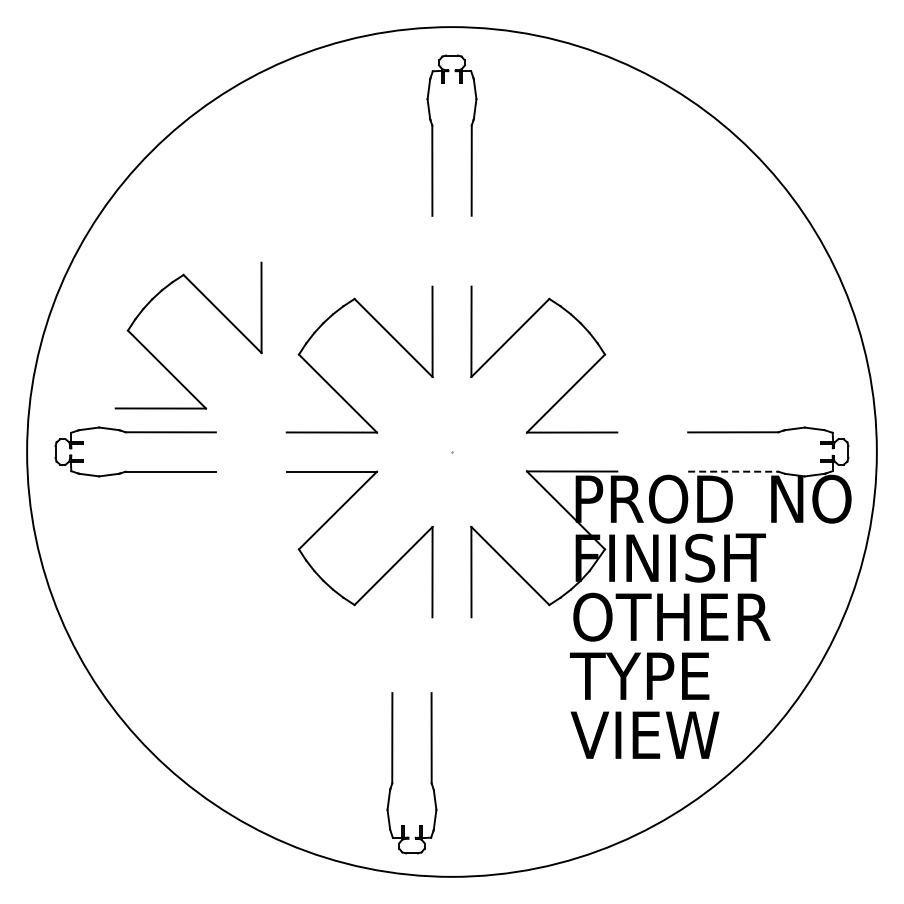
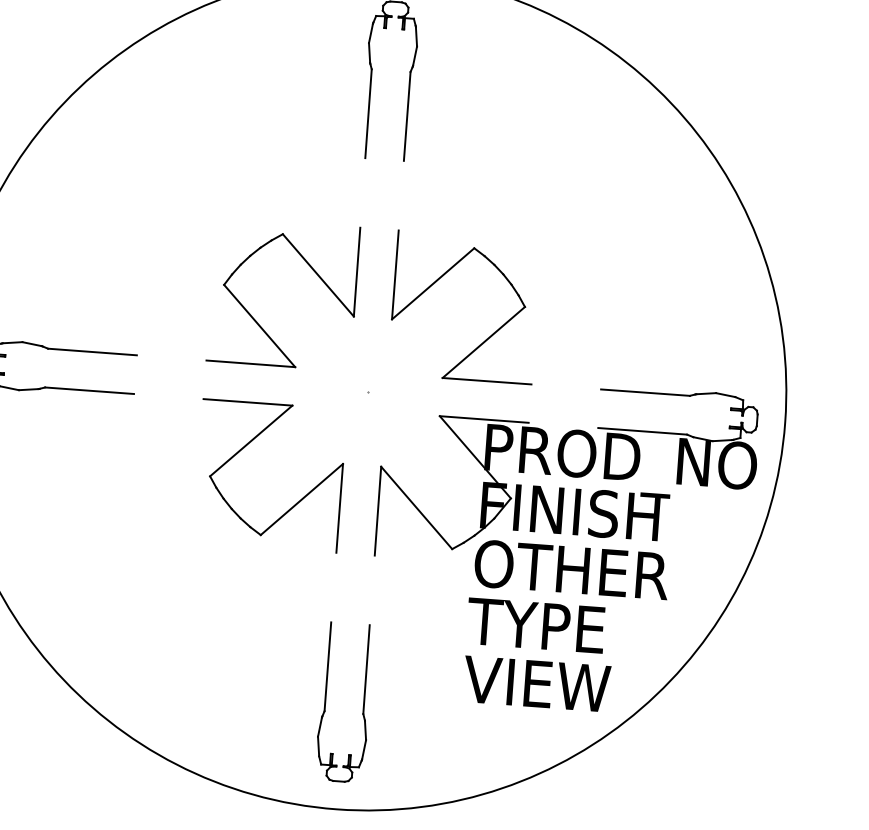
part: (215, 308) -> (145, 233), removed
line: (733, 471) -> (642, 431), dashed -> solid
part: (393, 773) -> (326, 701), moved

